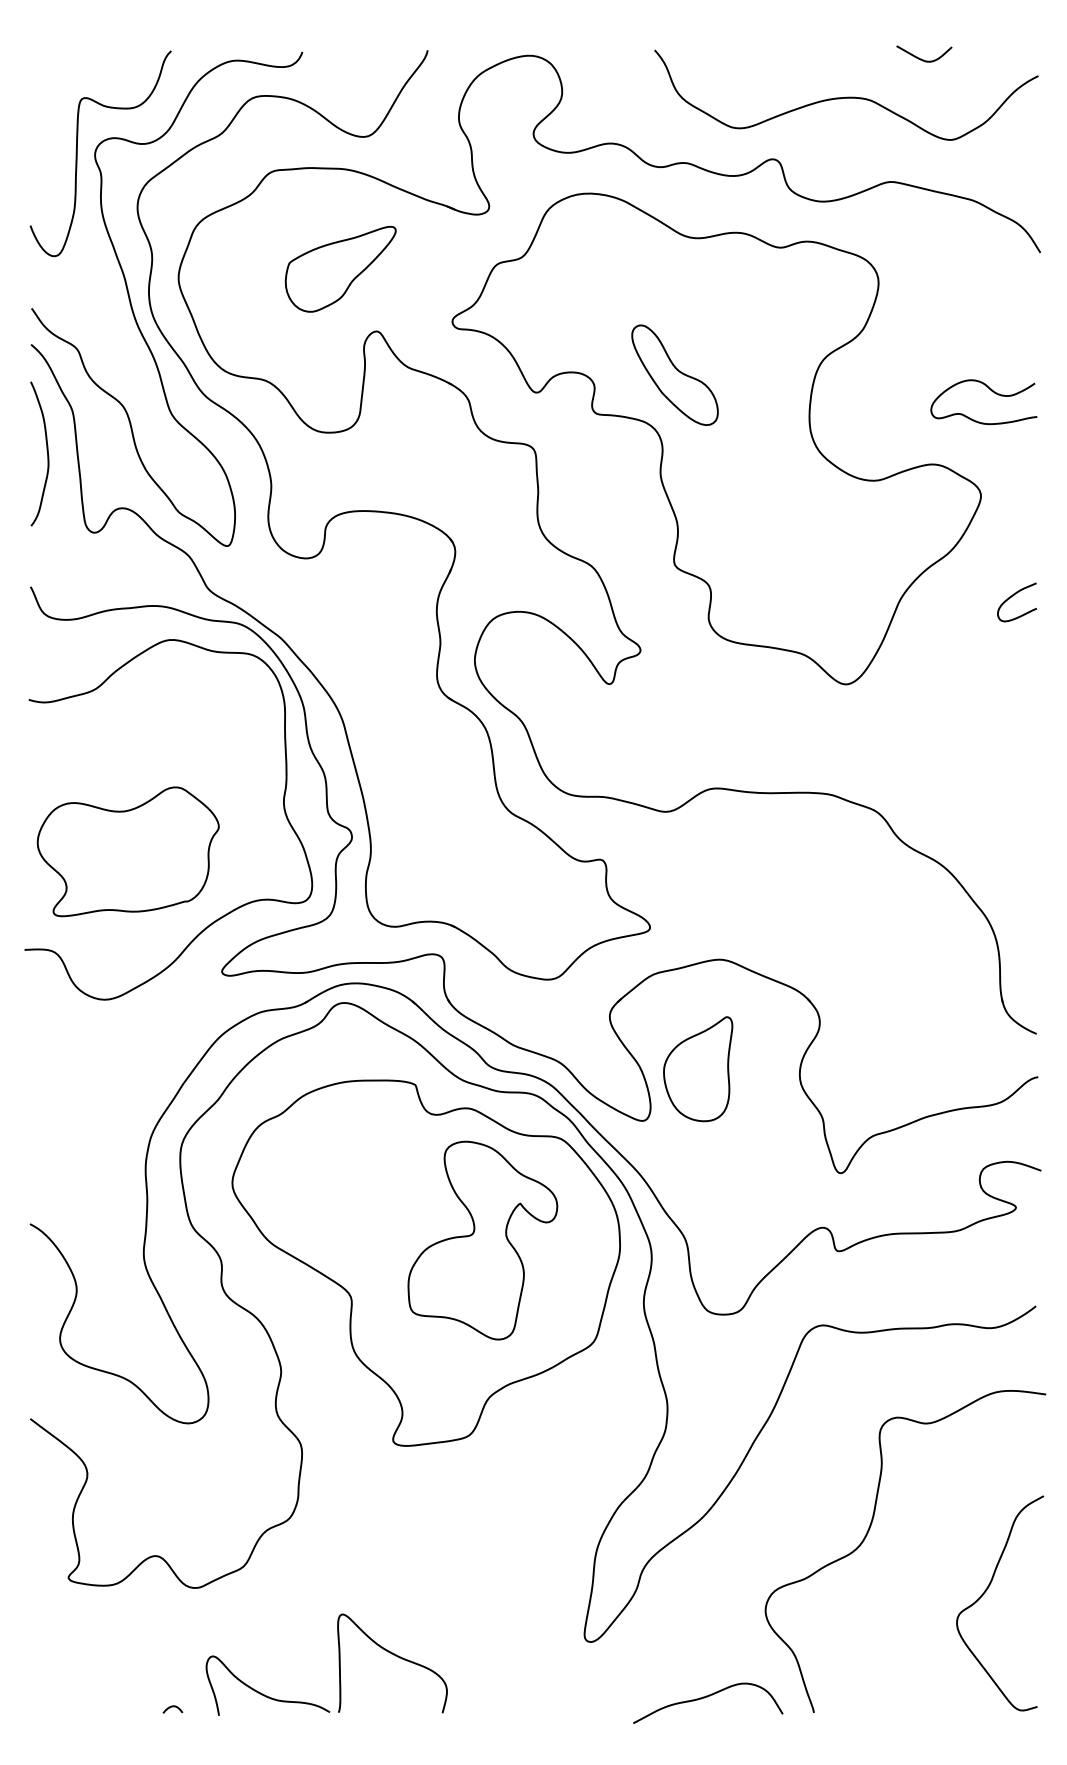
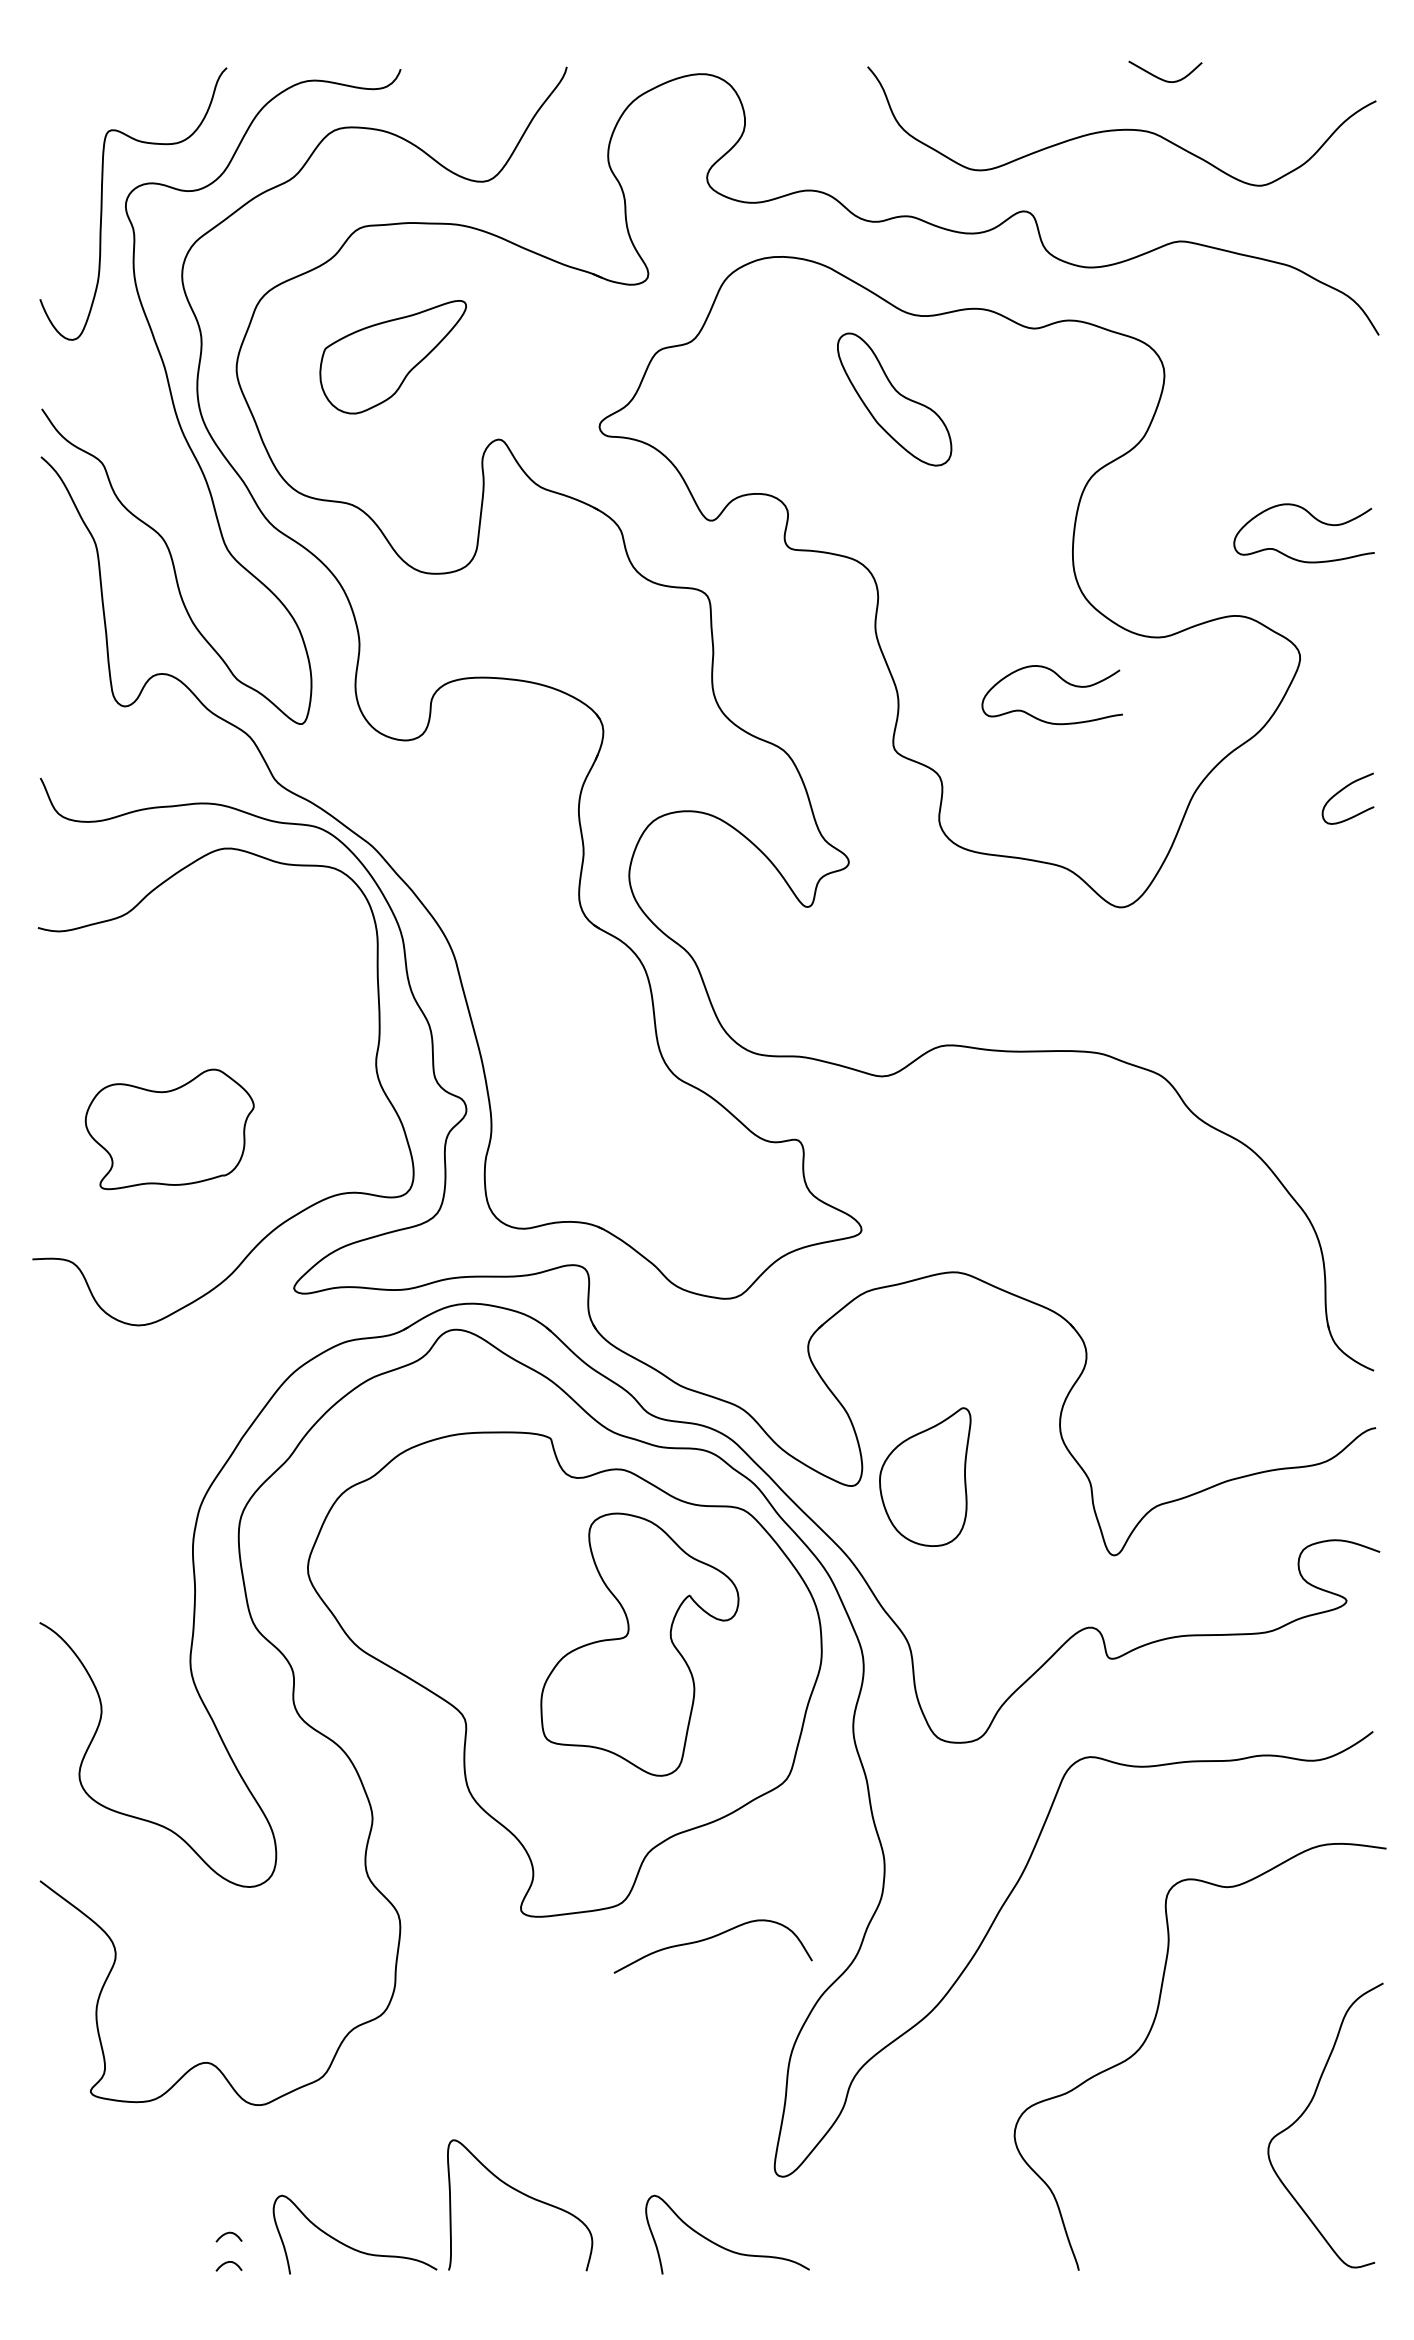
curve: (921, 58) -> (1161, 77), moved
part: (340, 268) -> (392, 356), moved
part: (674, 374) -> (893, 398), moved
curve: (46, 451) -> (61, 598), removed
curve: (802, 514) -> (1063, 682), added
part: (127, 851) -> (168, 1128), size x0.7
part: (698, 1069) -> (925, 1477), moved
curve: (172, 1685) -> (228, 2234), added
curve: (543, 1693) -> (720, 2244), added
curve: (707, 1697) -> (712, 1938), moved

